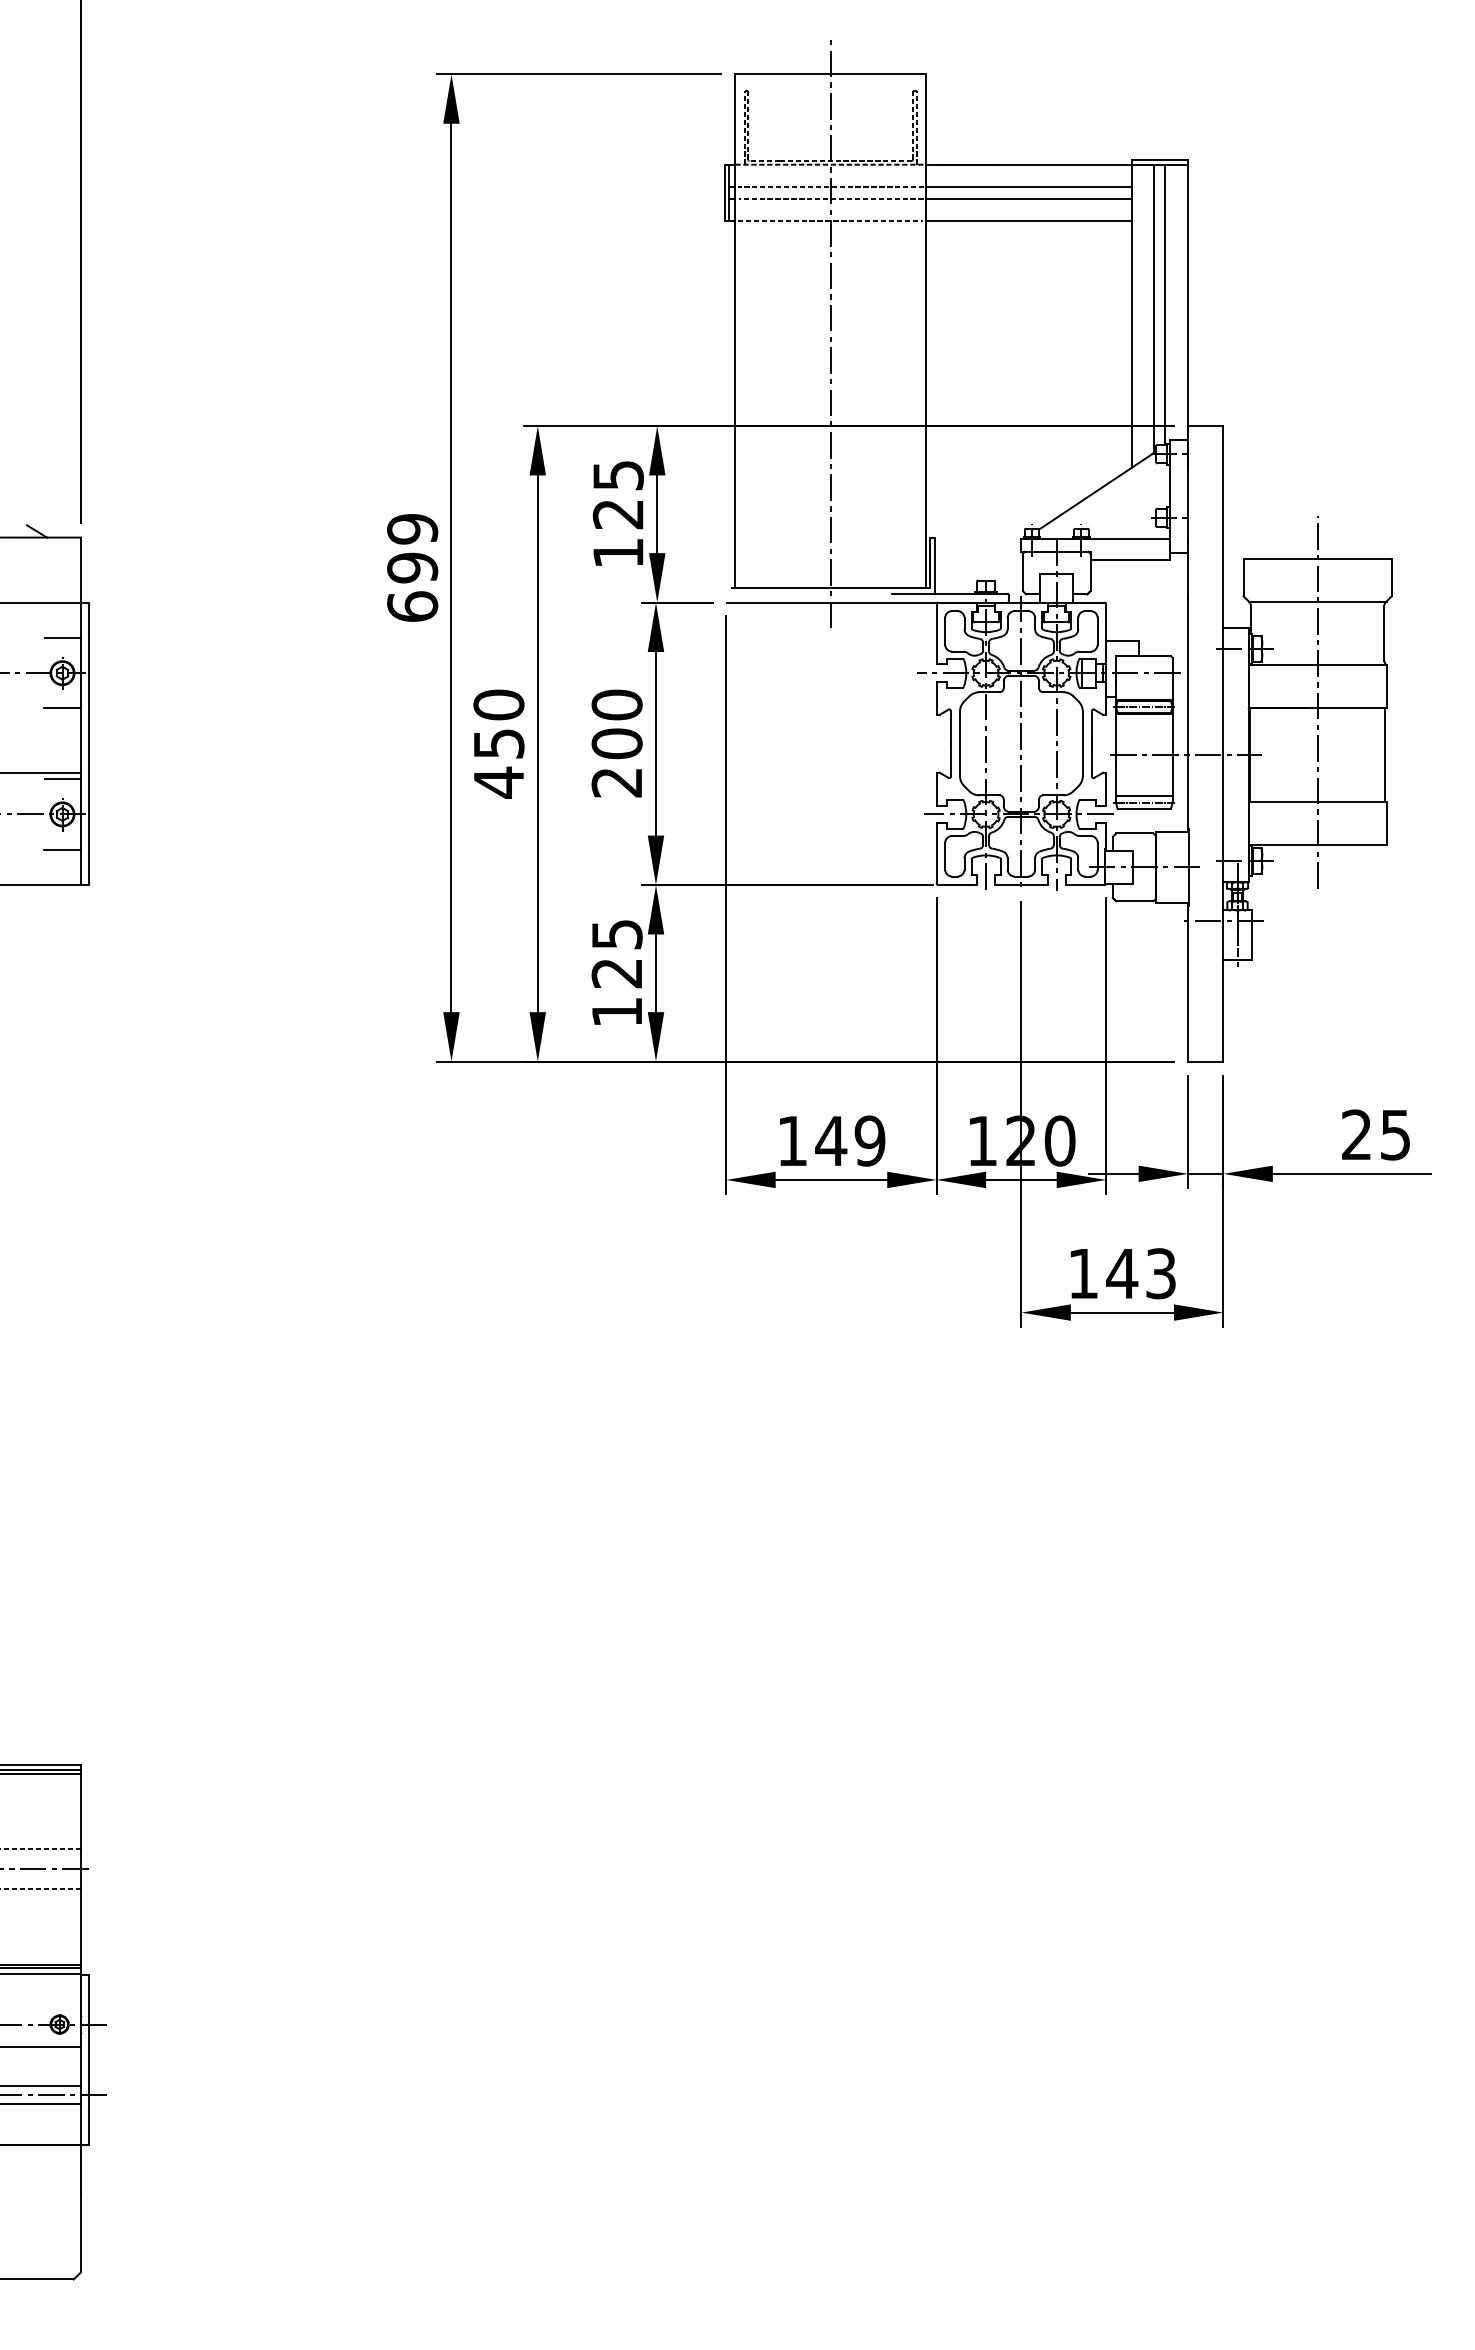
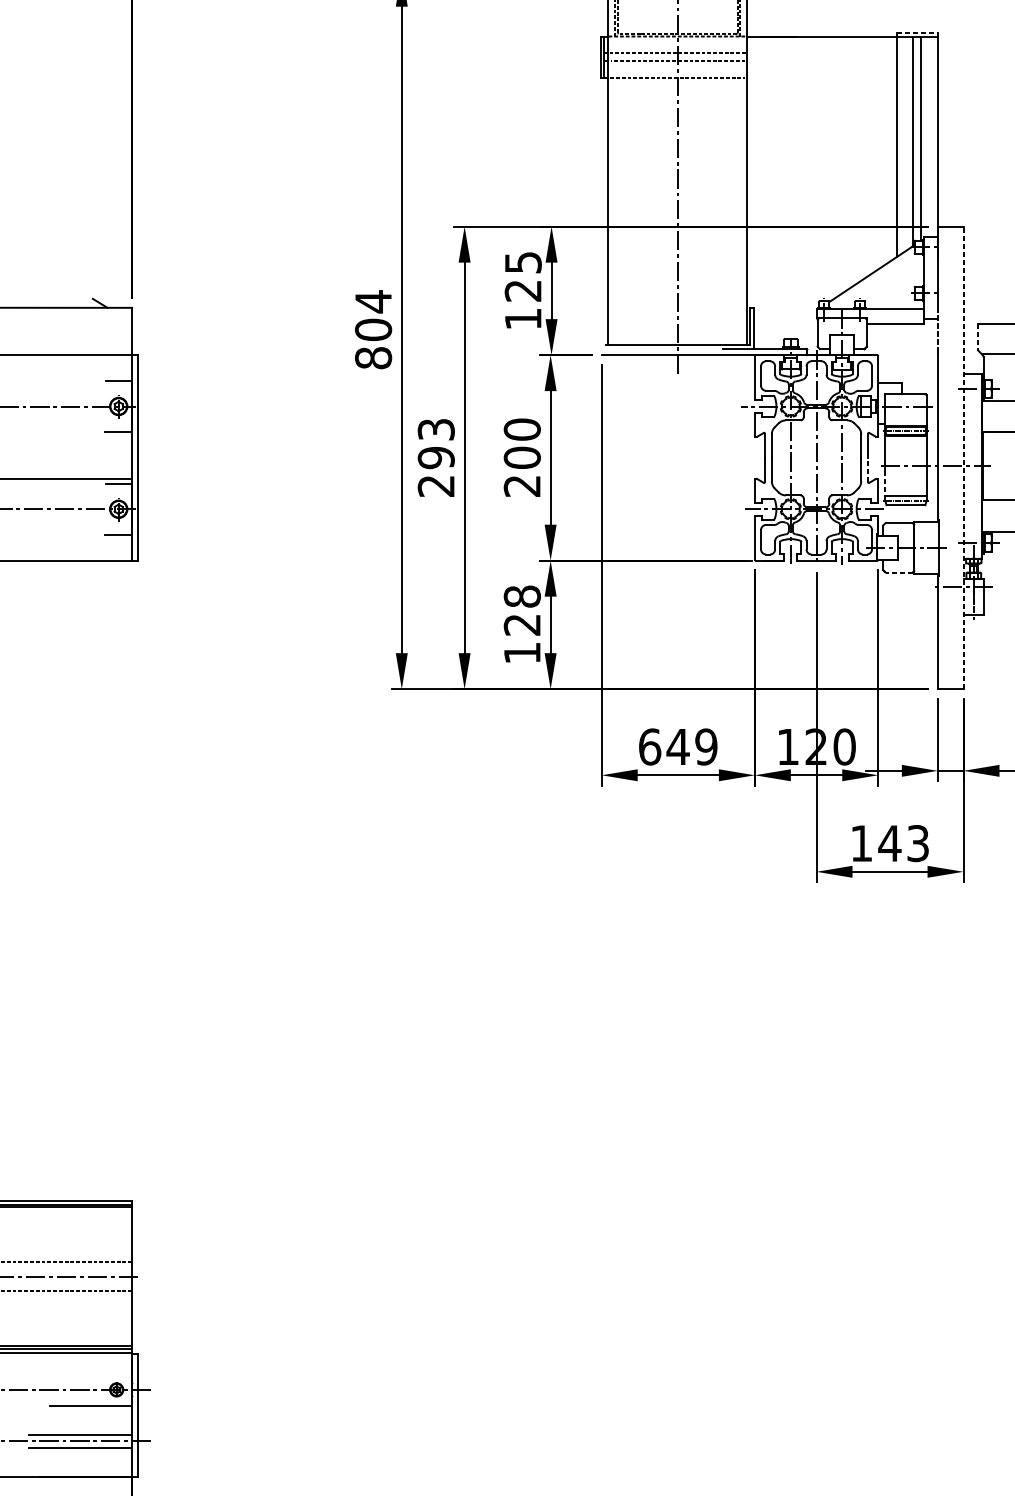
line: (1160, 160) -> (917, 33), solid -> dashed
line: (1028, 187) -> (821, 53), removed
line: (1028, 198) -> (821, 61), removed
line: (1028, 221) -> (821, 77), removed
text: (412, 567) -> (373, 329), 699 -> 804
line: (1188, 570) -> (938, 331), solid -> dashed
line: (1243, 577) -> (978, 336), solid -> dashed
text: (498, 743) -> (436, 457), 450 -> 293
line: (1223, 743) -> (963, 457), solid -> dashed
line: (1092, 759) -> (868, 469), solid -> dashed
line: (1116, 779) -> (885, 483), solid -> dashed
line: (1134, 901) -> (898, 572), solid -> dashed
text: (616, 934) -> (521, 596), 125 -> 128
text: (792, 1140) -> (649, 746), 149 -> 649

